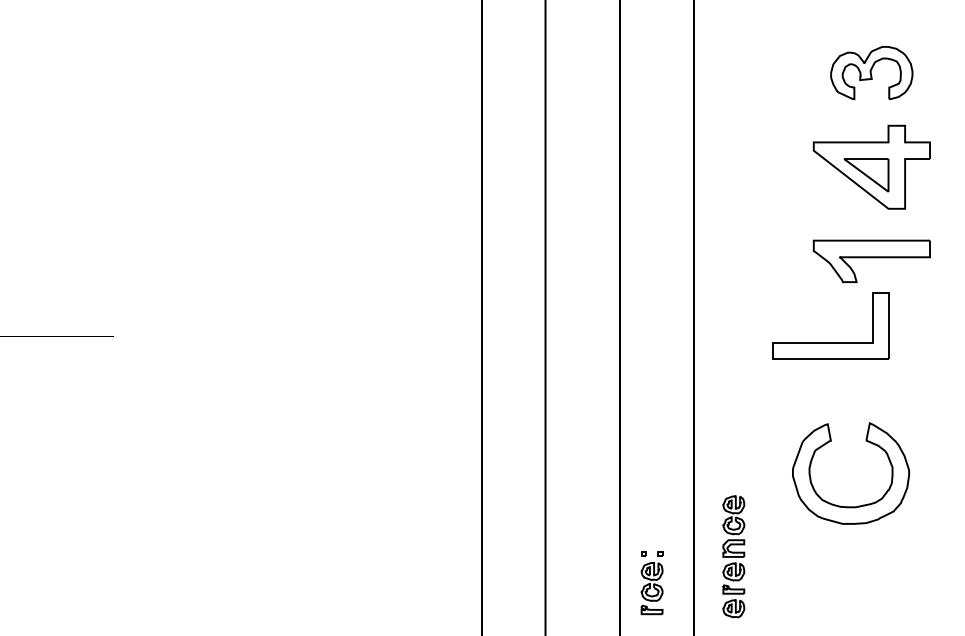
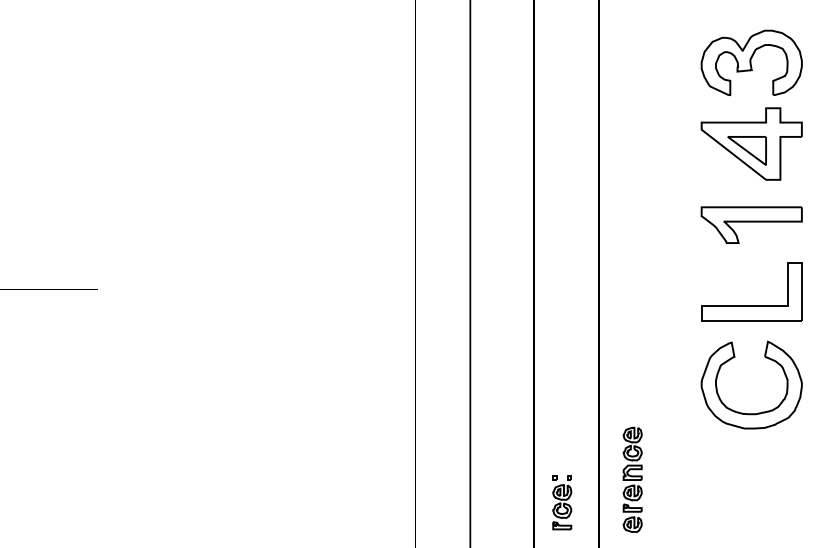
part: (871, 72) -> (751, 62), size x1.43
part: (830, 341) -> (751, 305), moved
part: (858, 505) -> (758, 412), moved

